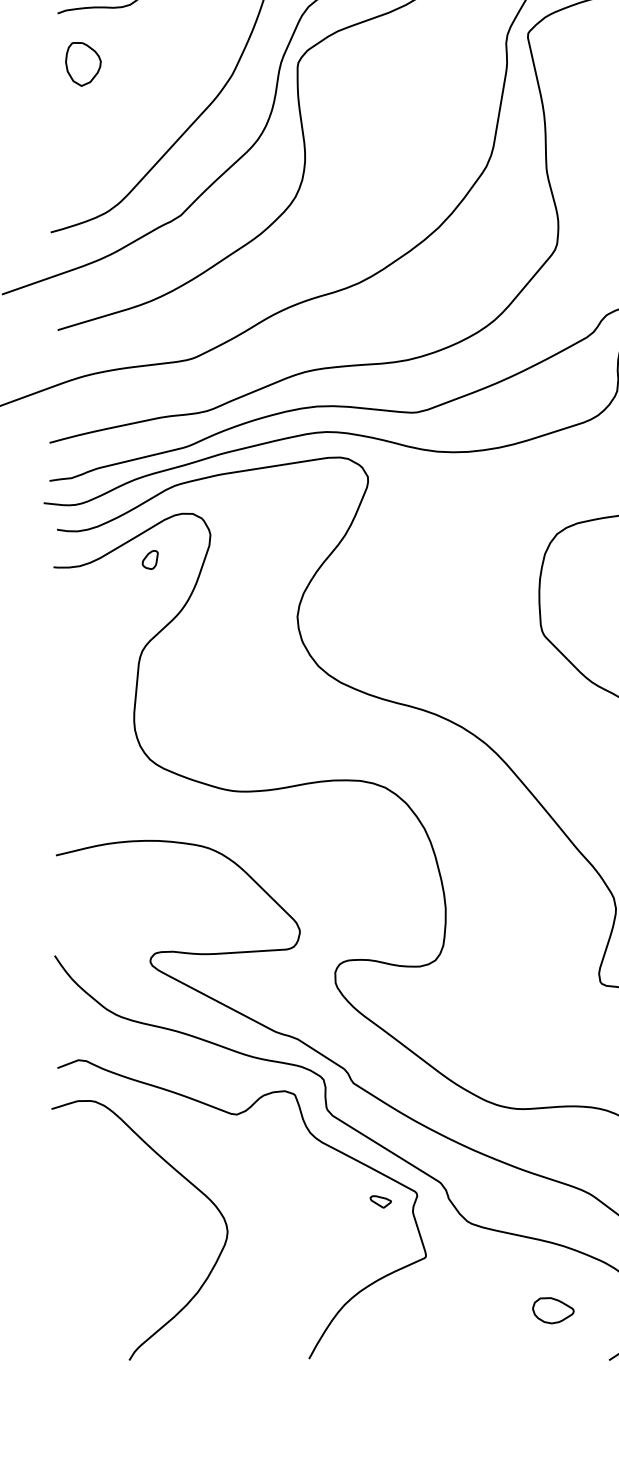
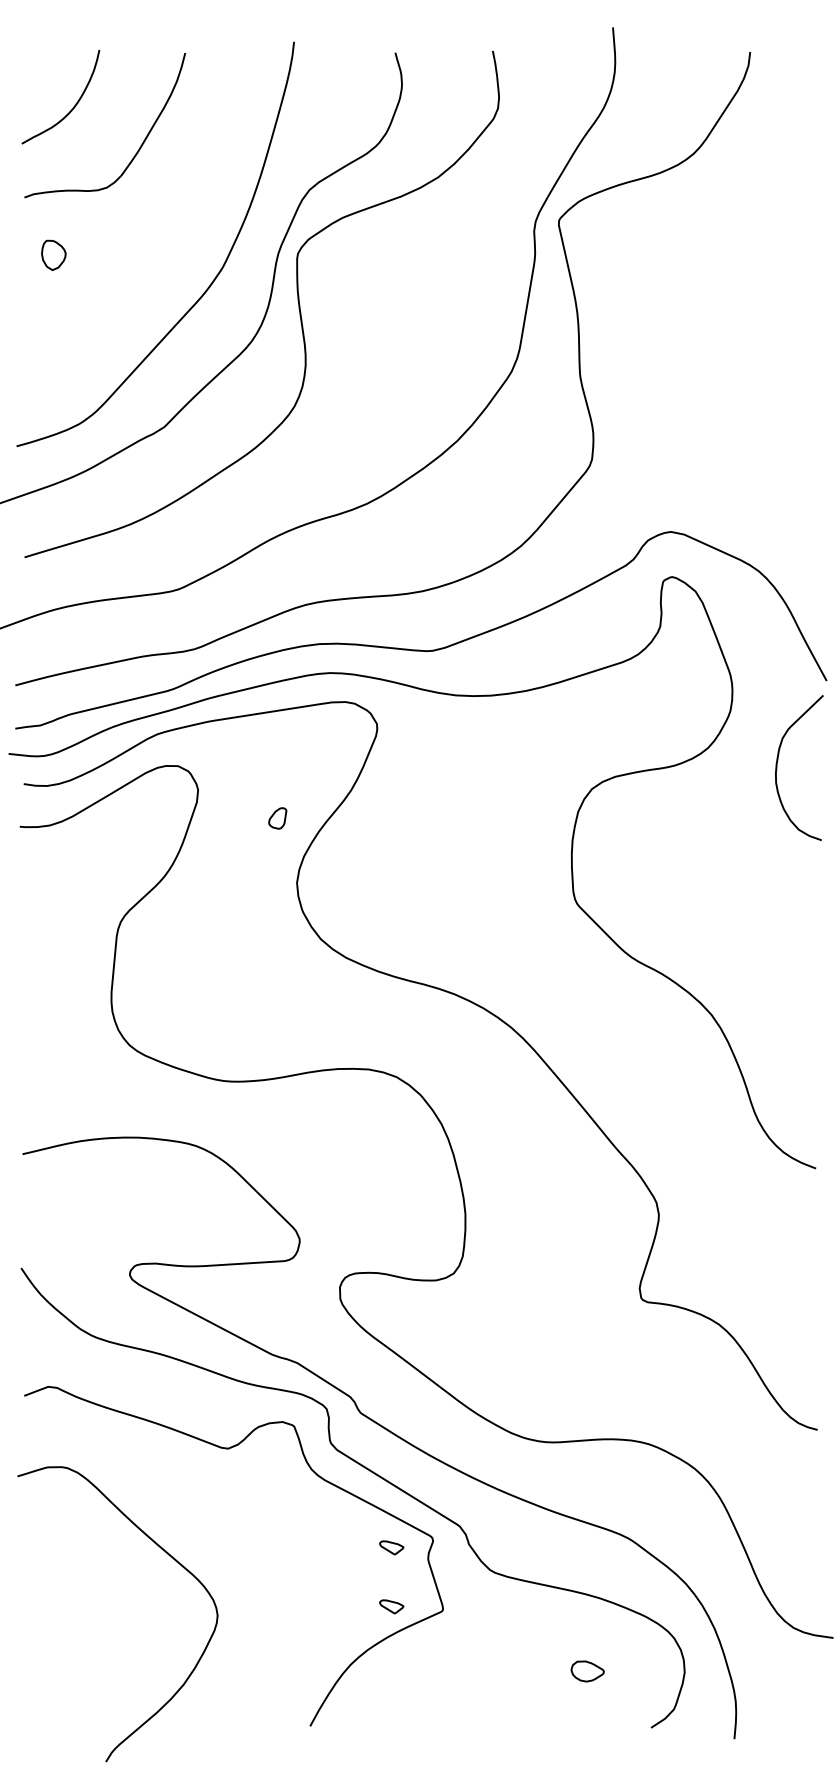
part: (83, 64) -> (53, 255), size x0.6
part: (150, 560) -> (277, 818), moved
curve: (185, 1179) -> (169, 1556), moved
part: (380, 1253) -> (391, 1606), added
part: (553, 1310) -> (587, 1671), size x0.7

